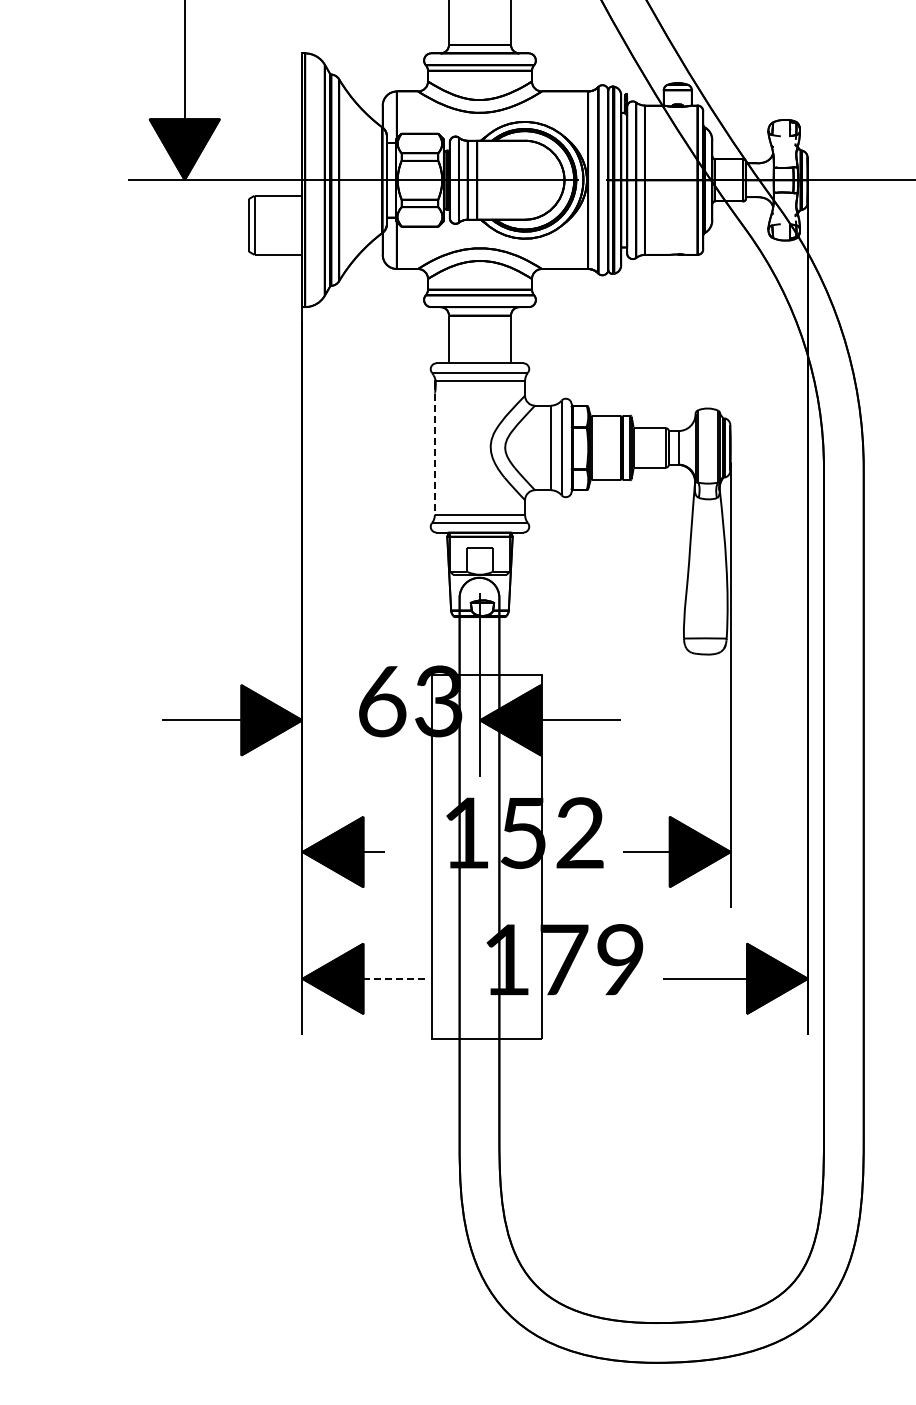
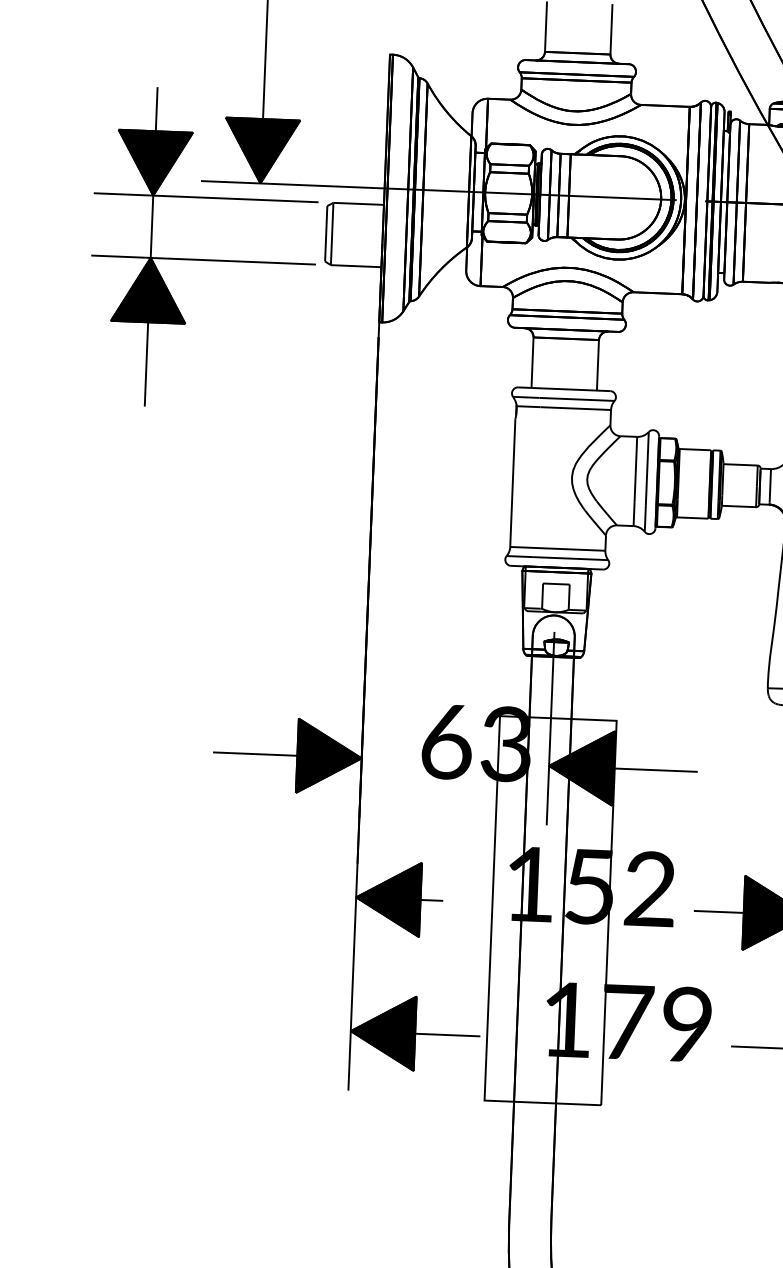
part: (133, 254) -> (203, 259), added
line: (434, 454) -> (512, 483), dashed -> solid
line: (394, 978) -> (447, 1034), dashed -> solid

